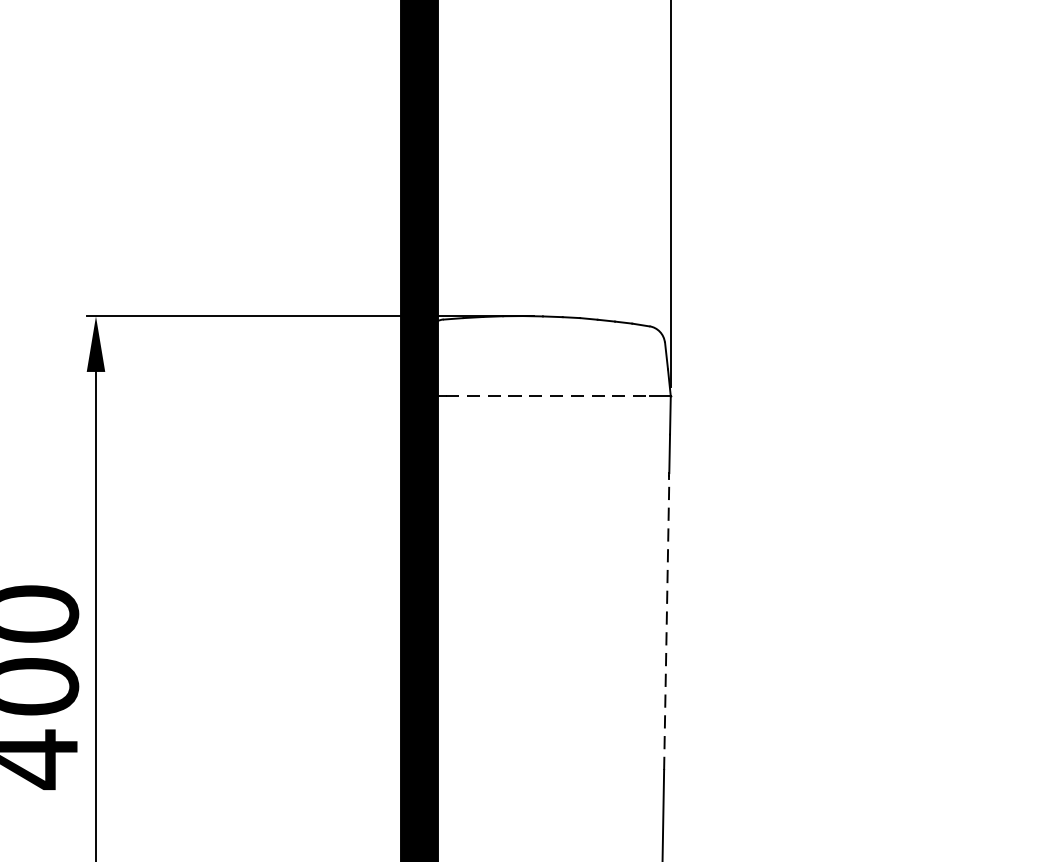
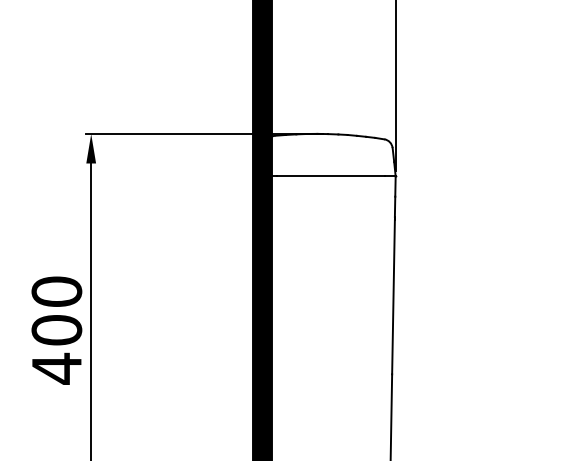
line: (549, 396) -> (331, 176), dashed -> solid
line: (666, 623) -> (393, 296), dashed -> solid

